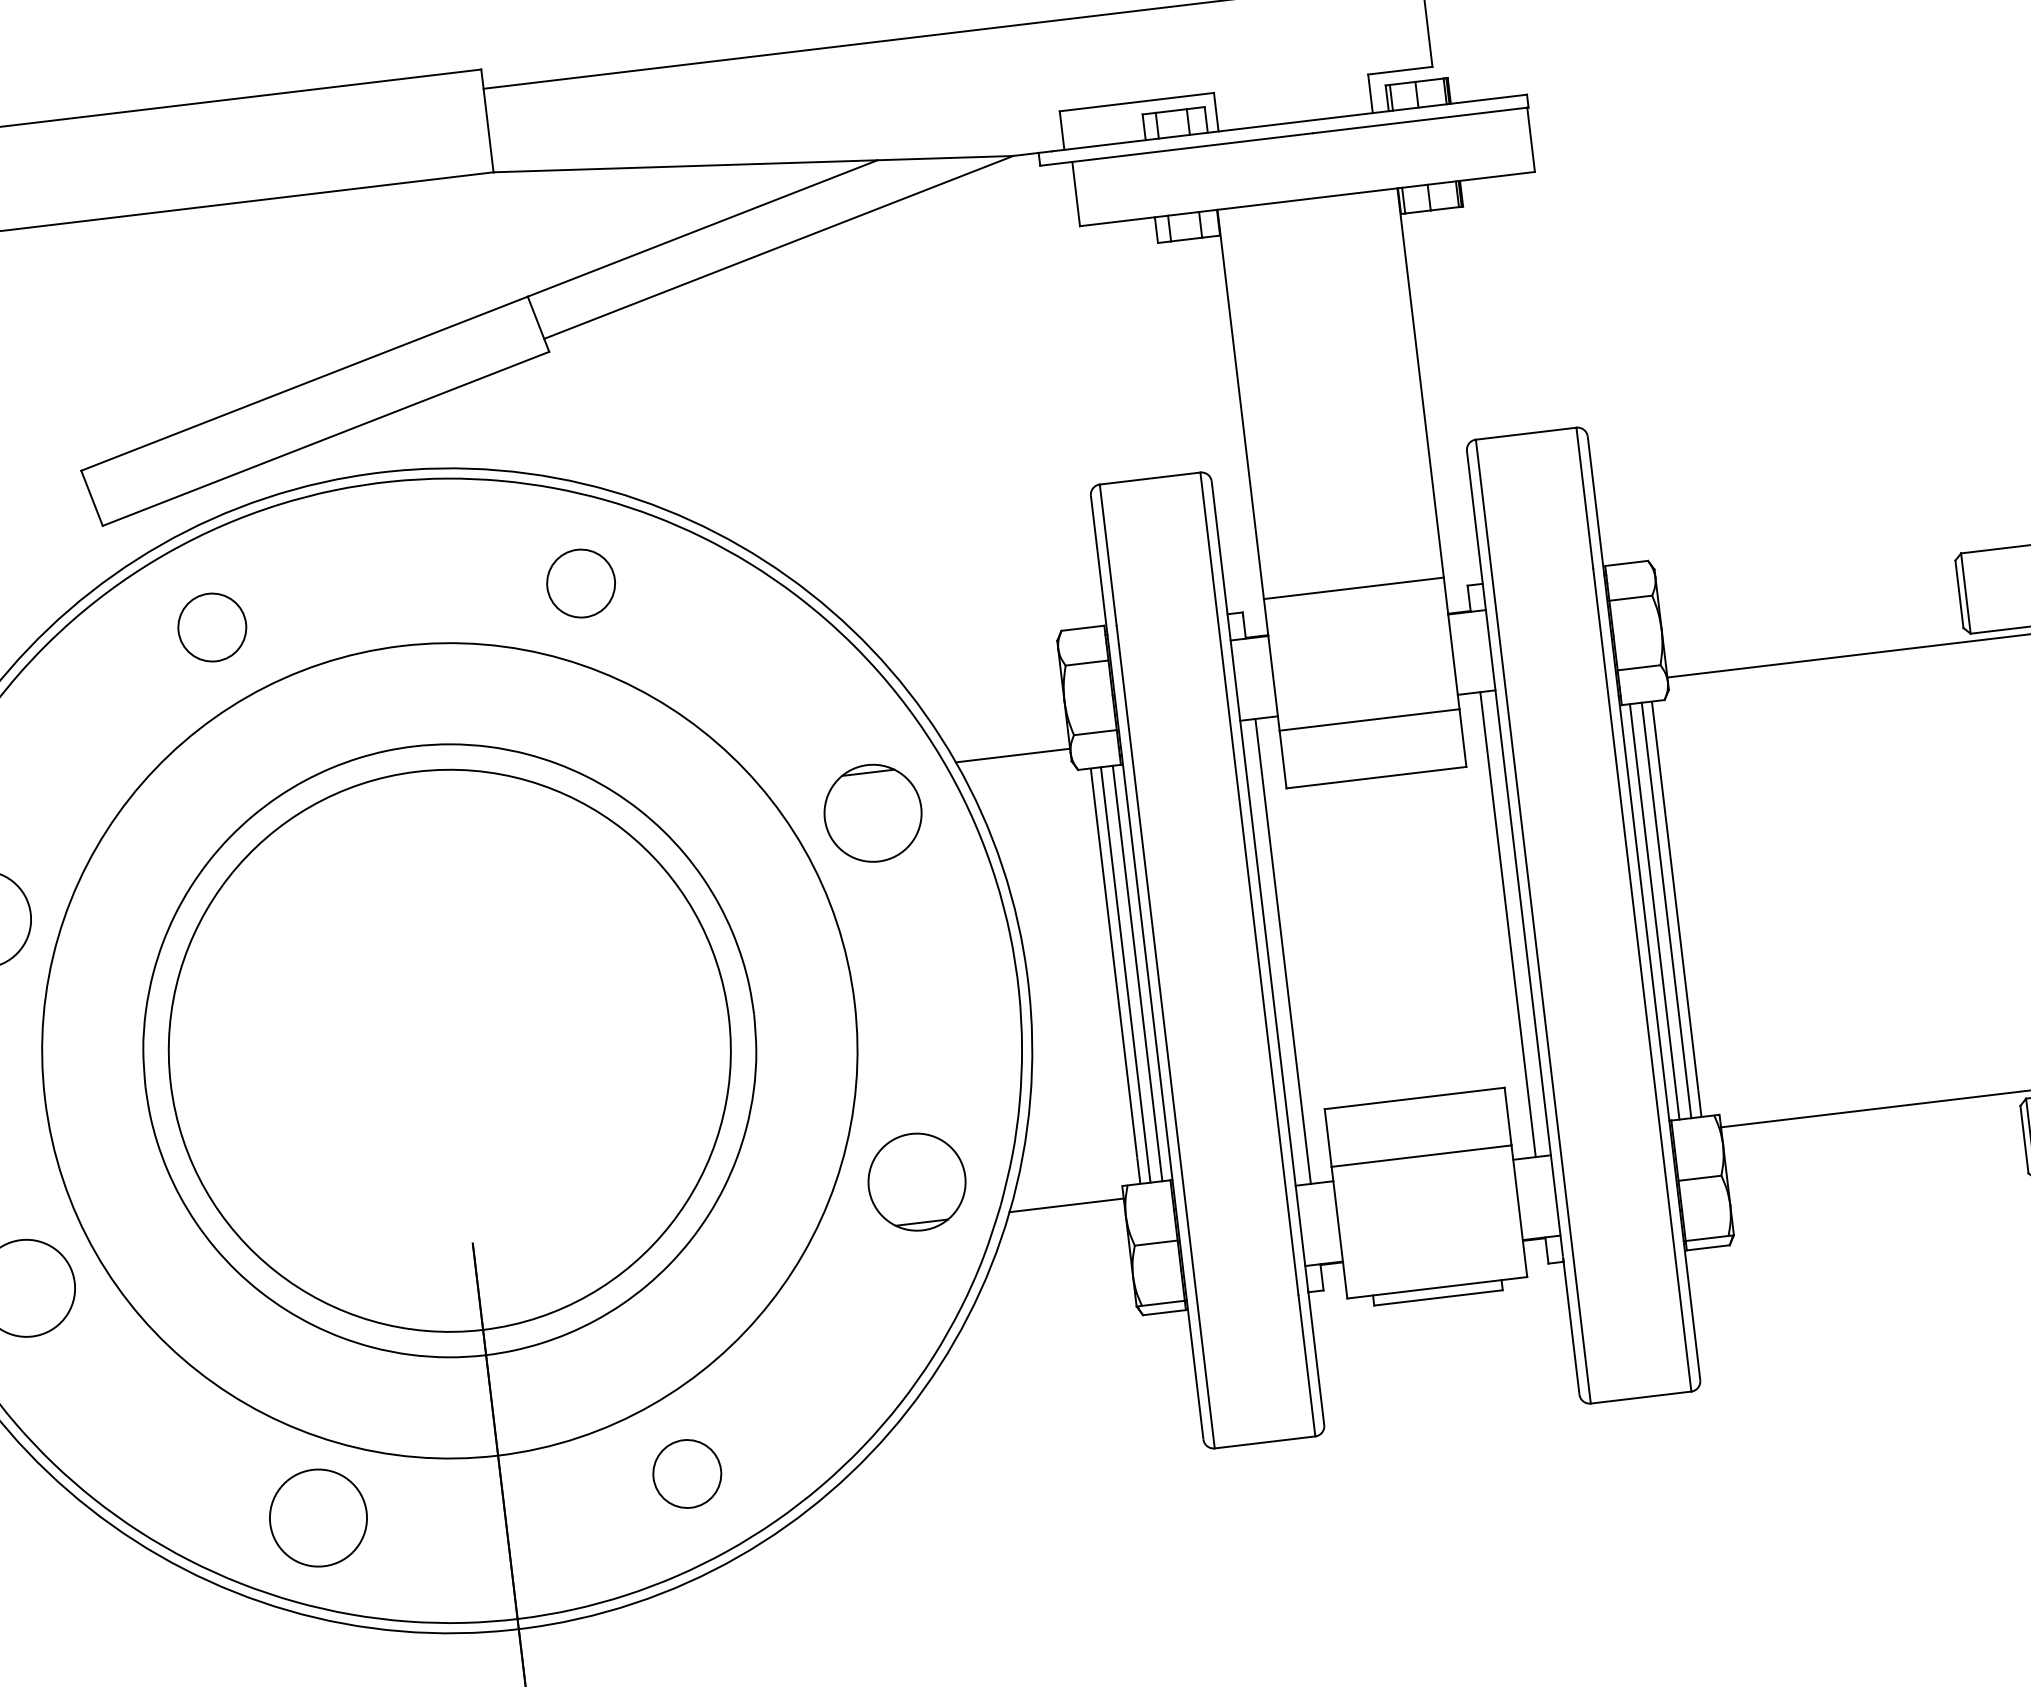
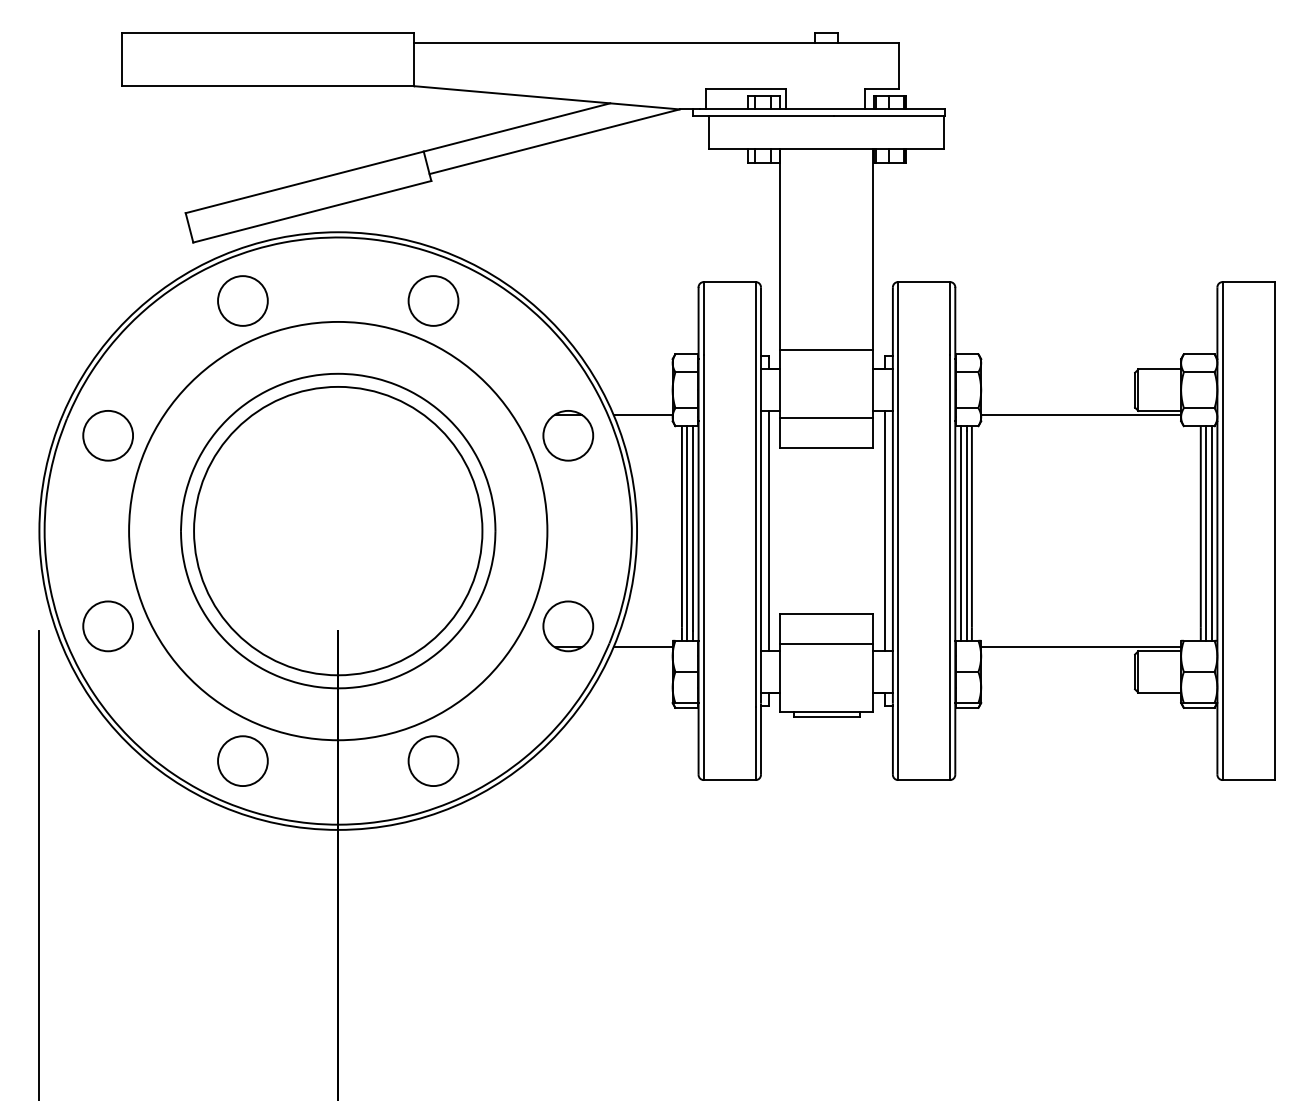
circle: (580, 582) -> (433, 300), size x1.43
circle: (211, 626) -> (242, 300), size x1.43
circle: (687, 1472) -> (433, 760), size x1.43

